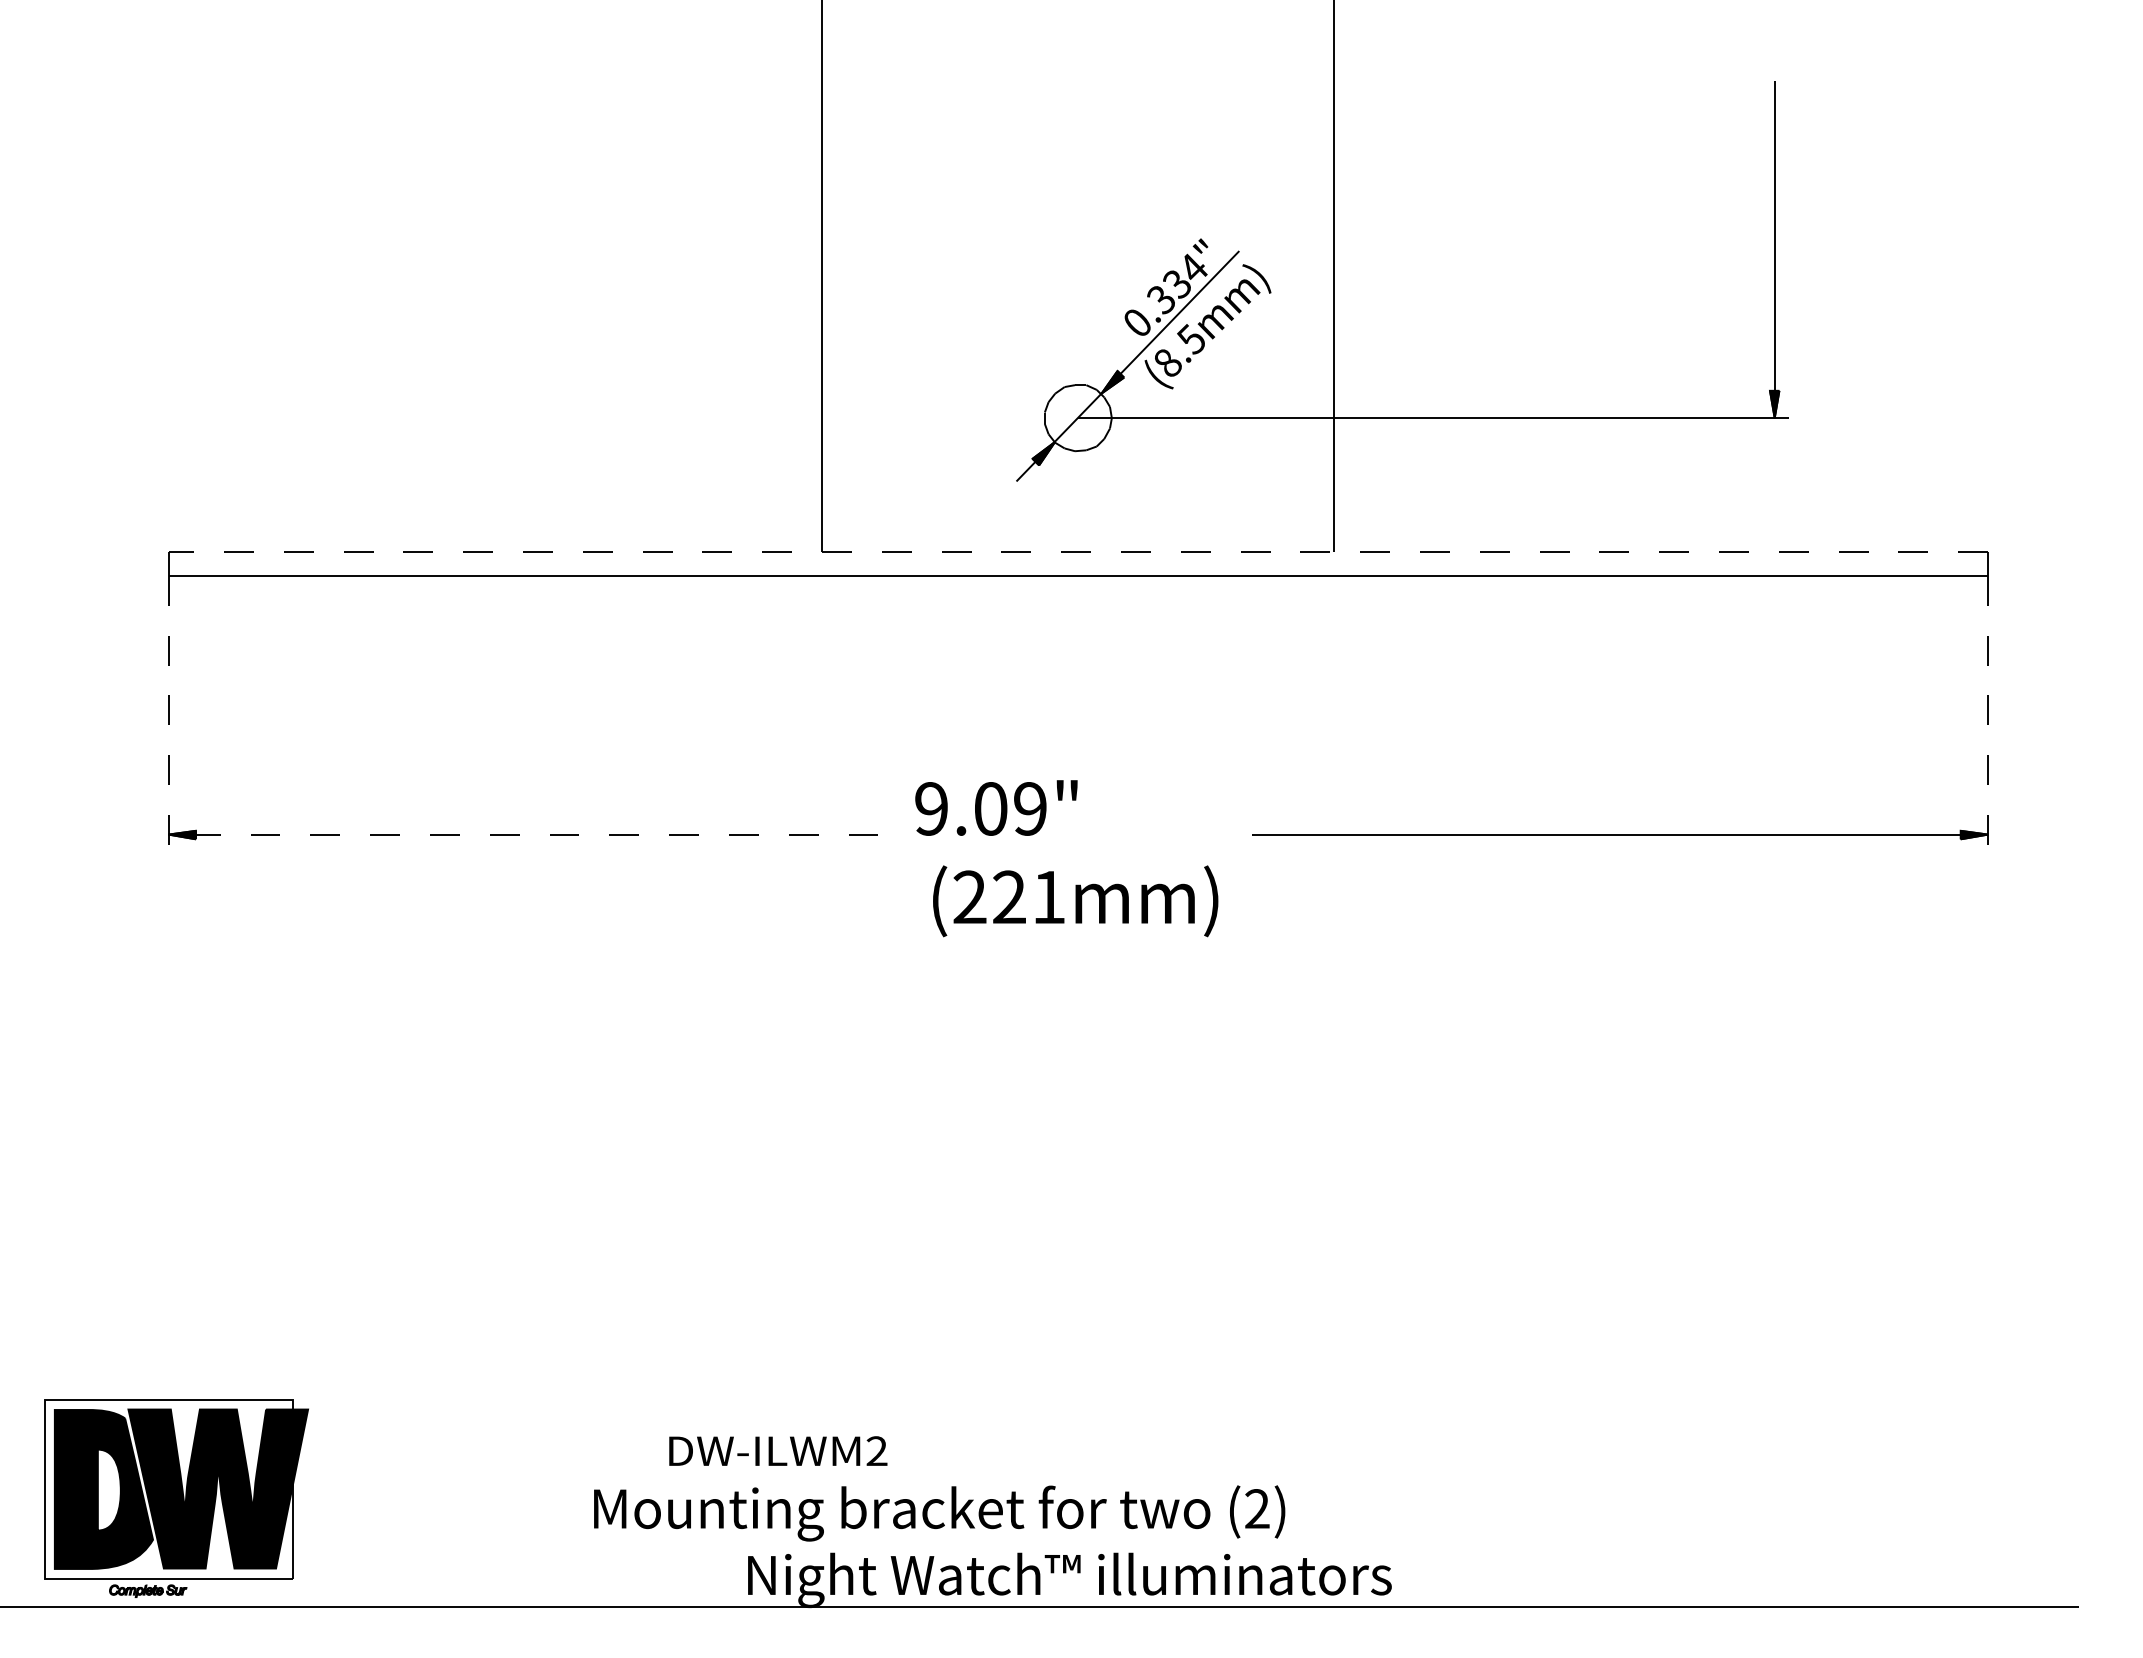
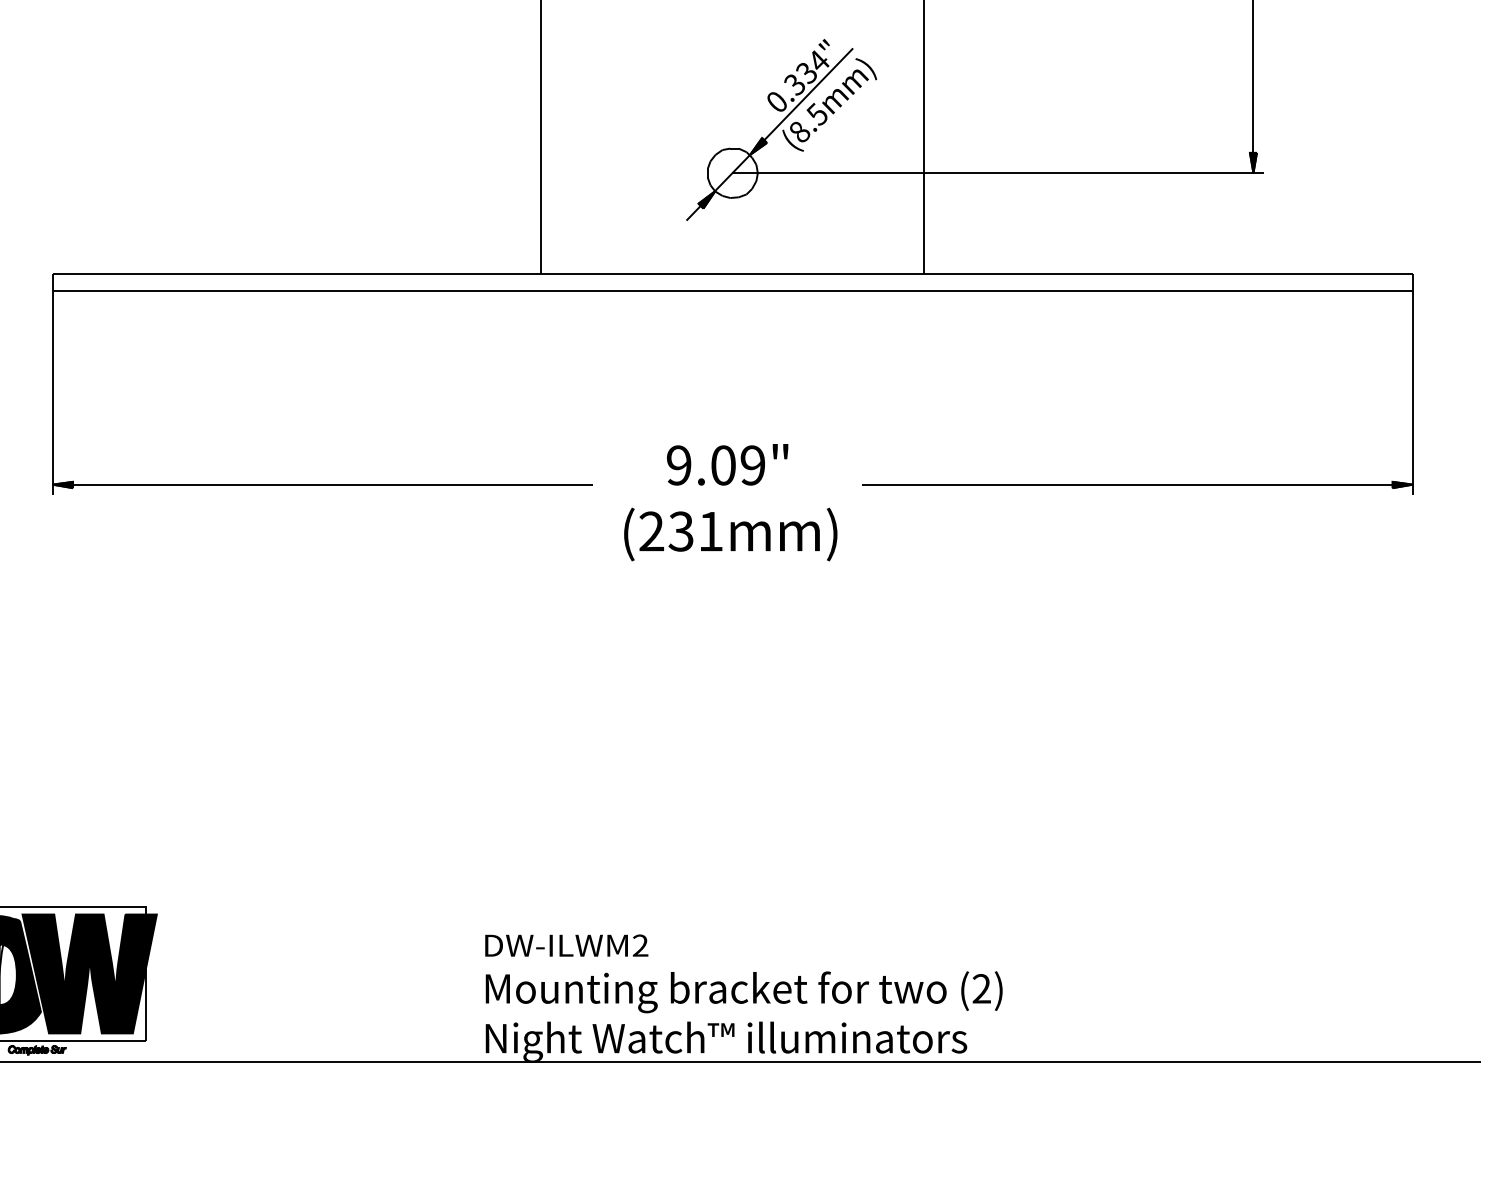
line: (1078, 552) -> (732, 273), dashed -> solid
line: (168, 712) -> (52, 393), dashed -> solid
line: (1988, 712) -> (1413, 393), dashed -> solid
text: (996, 807) -> (727, 464), moved
line: (541, 834) -> (331, 484), dashed -> solid
text: (1008, 897) -> (680, 531), (221mm) -> (231mm)
text: (778, 1450) -> (566, 945), moved
text: (939, 1513) -> (744, 992), moved

